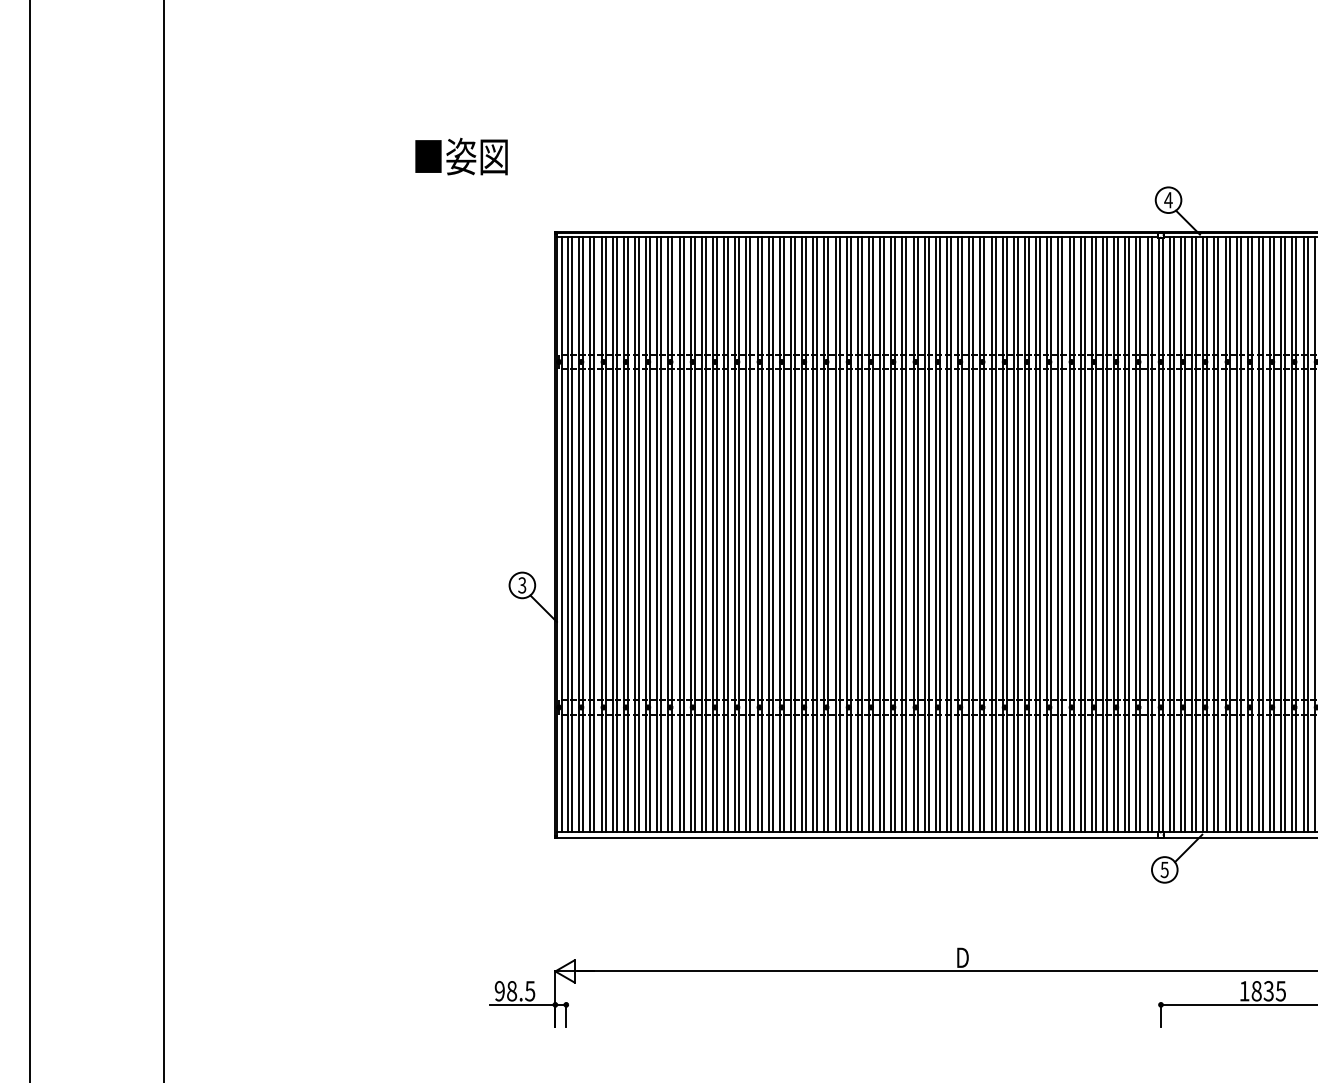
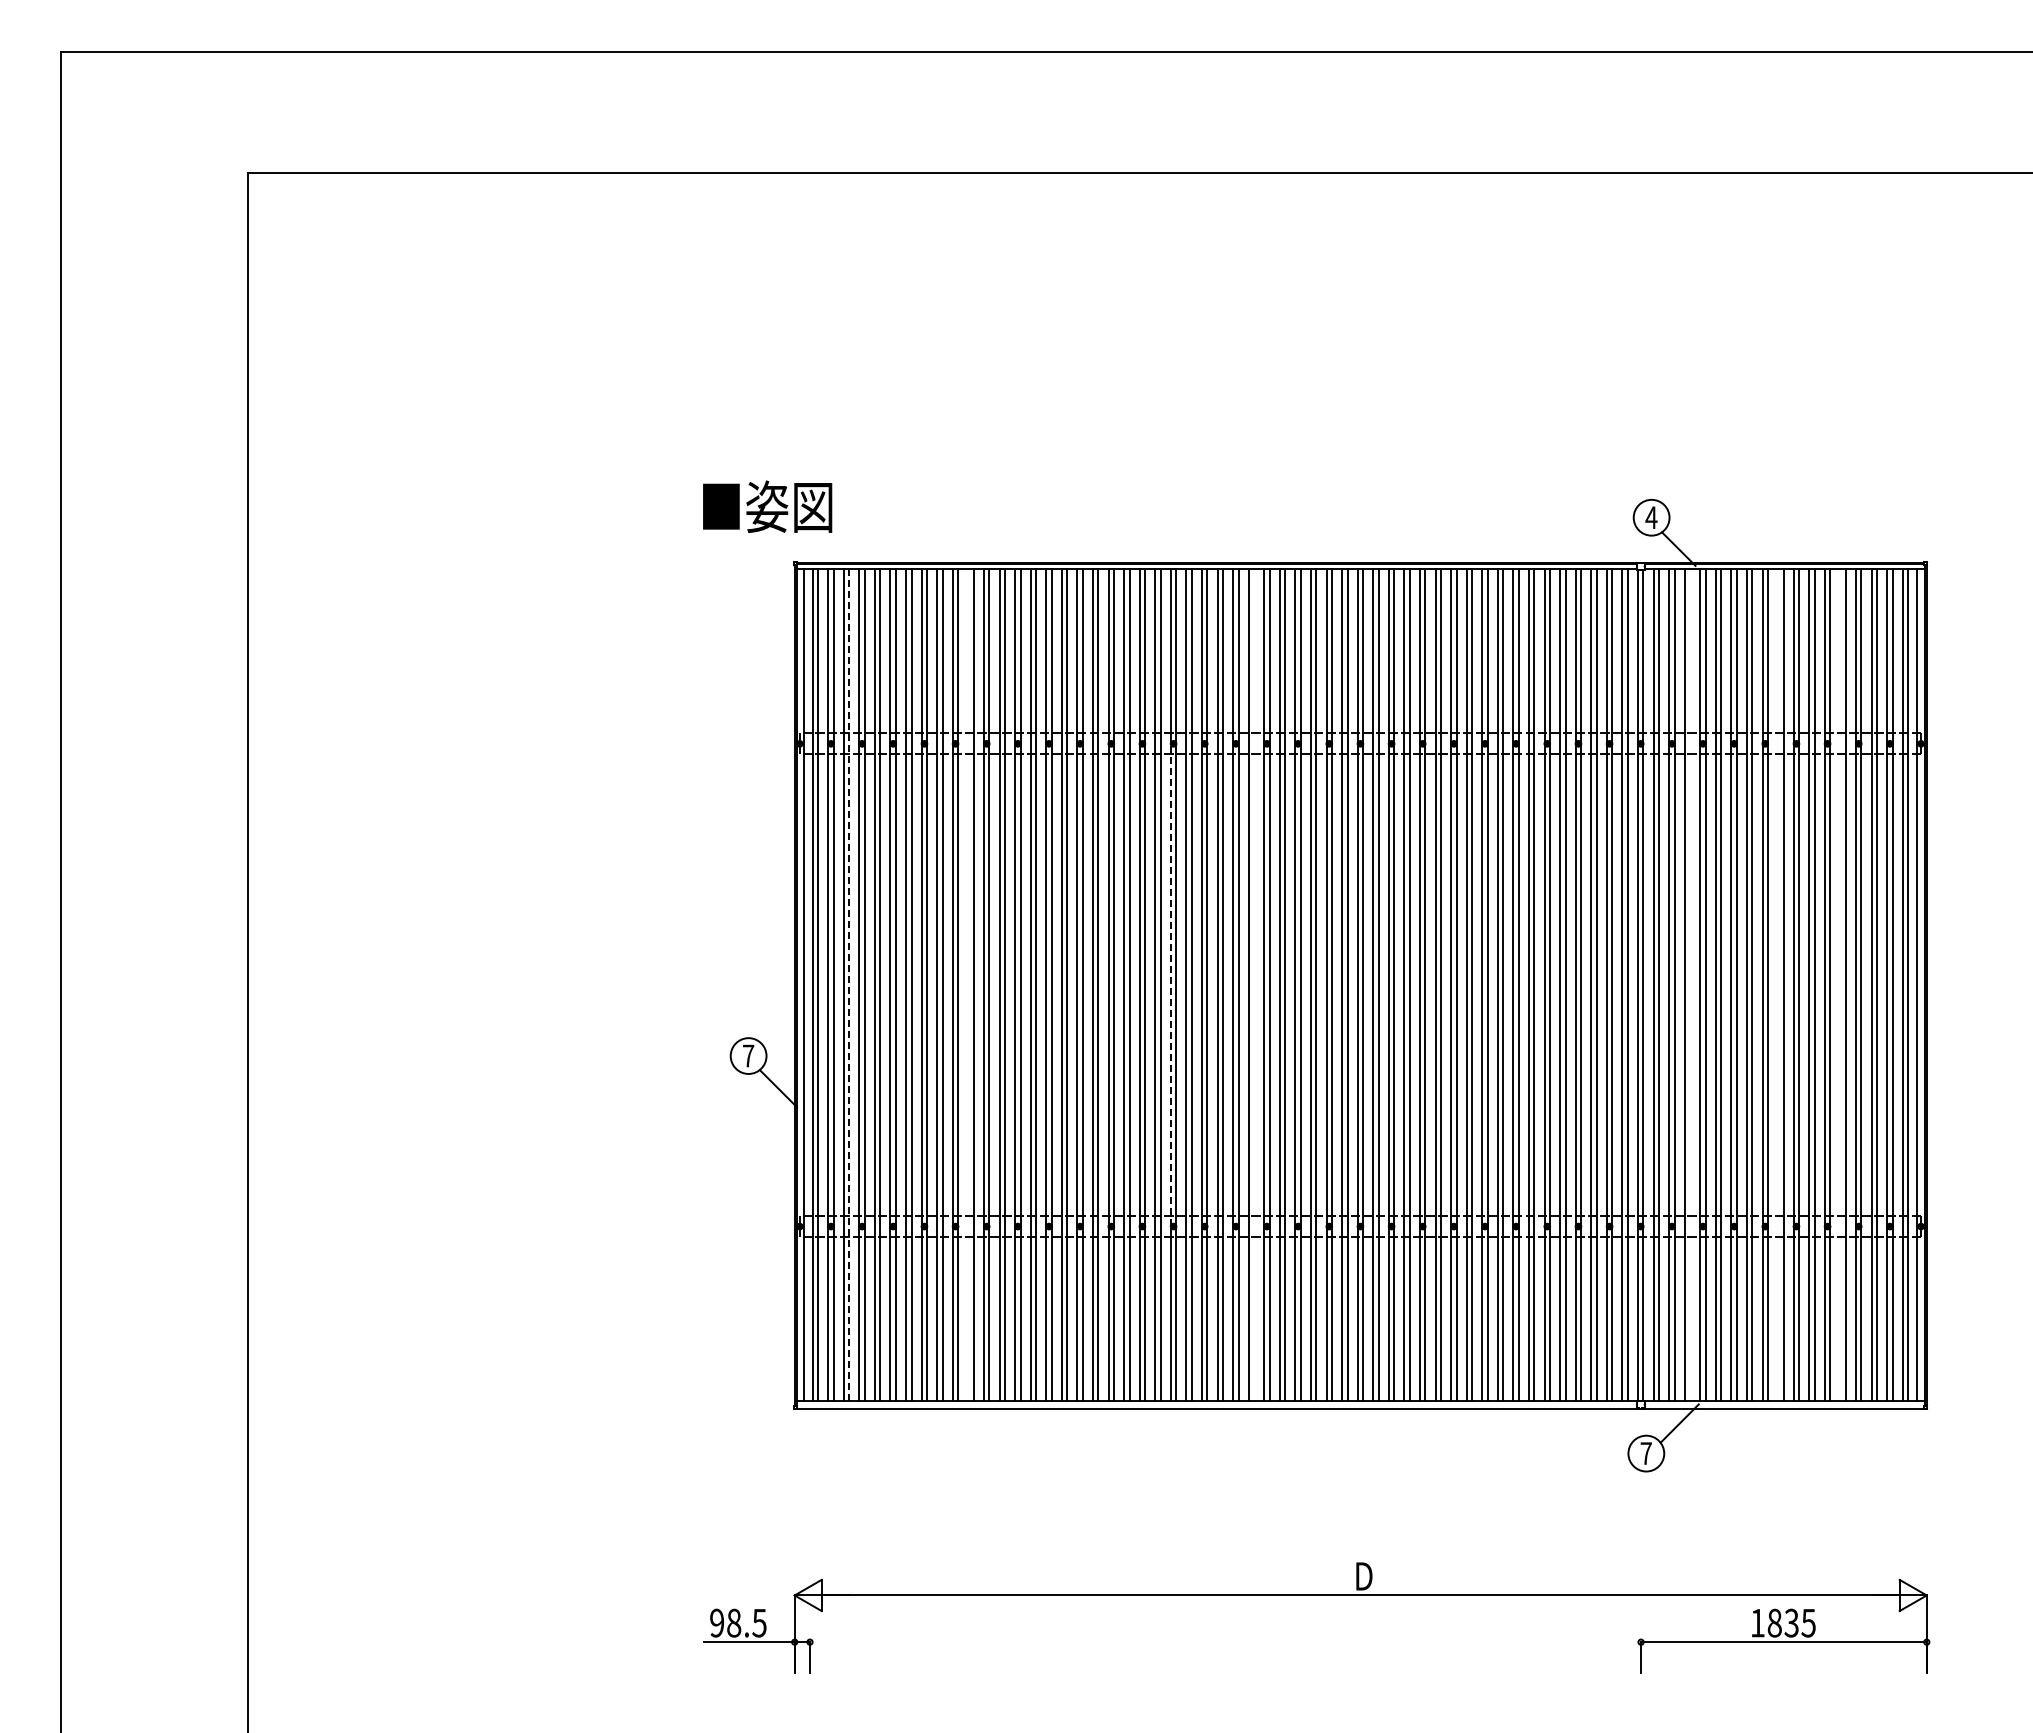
text: (461, 156) -> (767, 506), moved
line: (594, 534) -> (849, 985), solid -> dashed
line: (679, 534) -> (968, 985), removed
line: (824, 534) -> (1170, 985), solid -> dashed
line: (884, 534) -> (1254, 985), removed
line: (1196, 534) -> (1690, 985), removed
line: (1259, 534) -> (1778, 985), removed
line: (1303, 534) -> (1840, 985), removed
text: (522, 585) -> (748, 1055), 3 -> 7
text: (1164, 869) -> (1645, 1453), 5 -> 7

